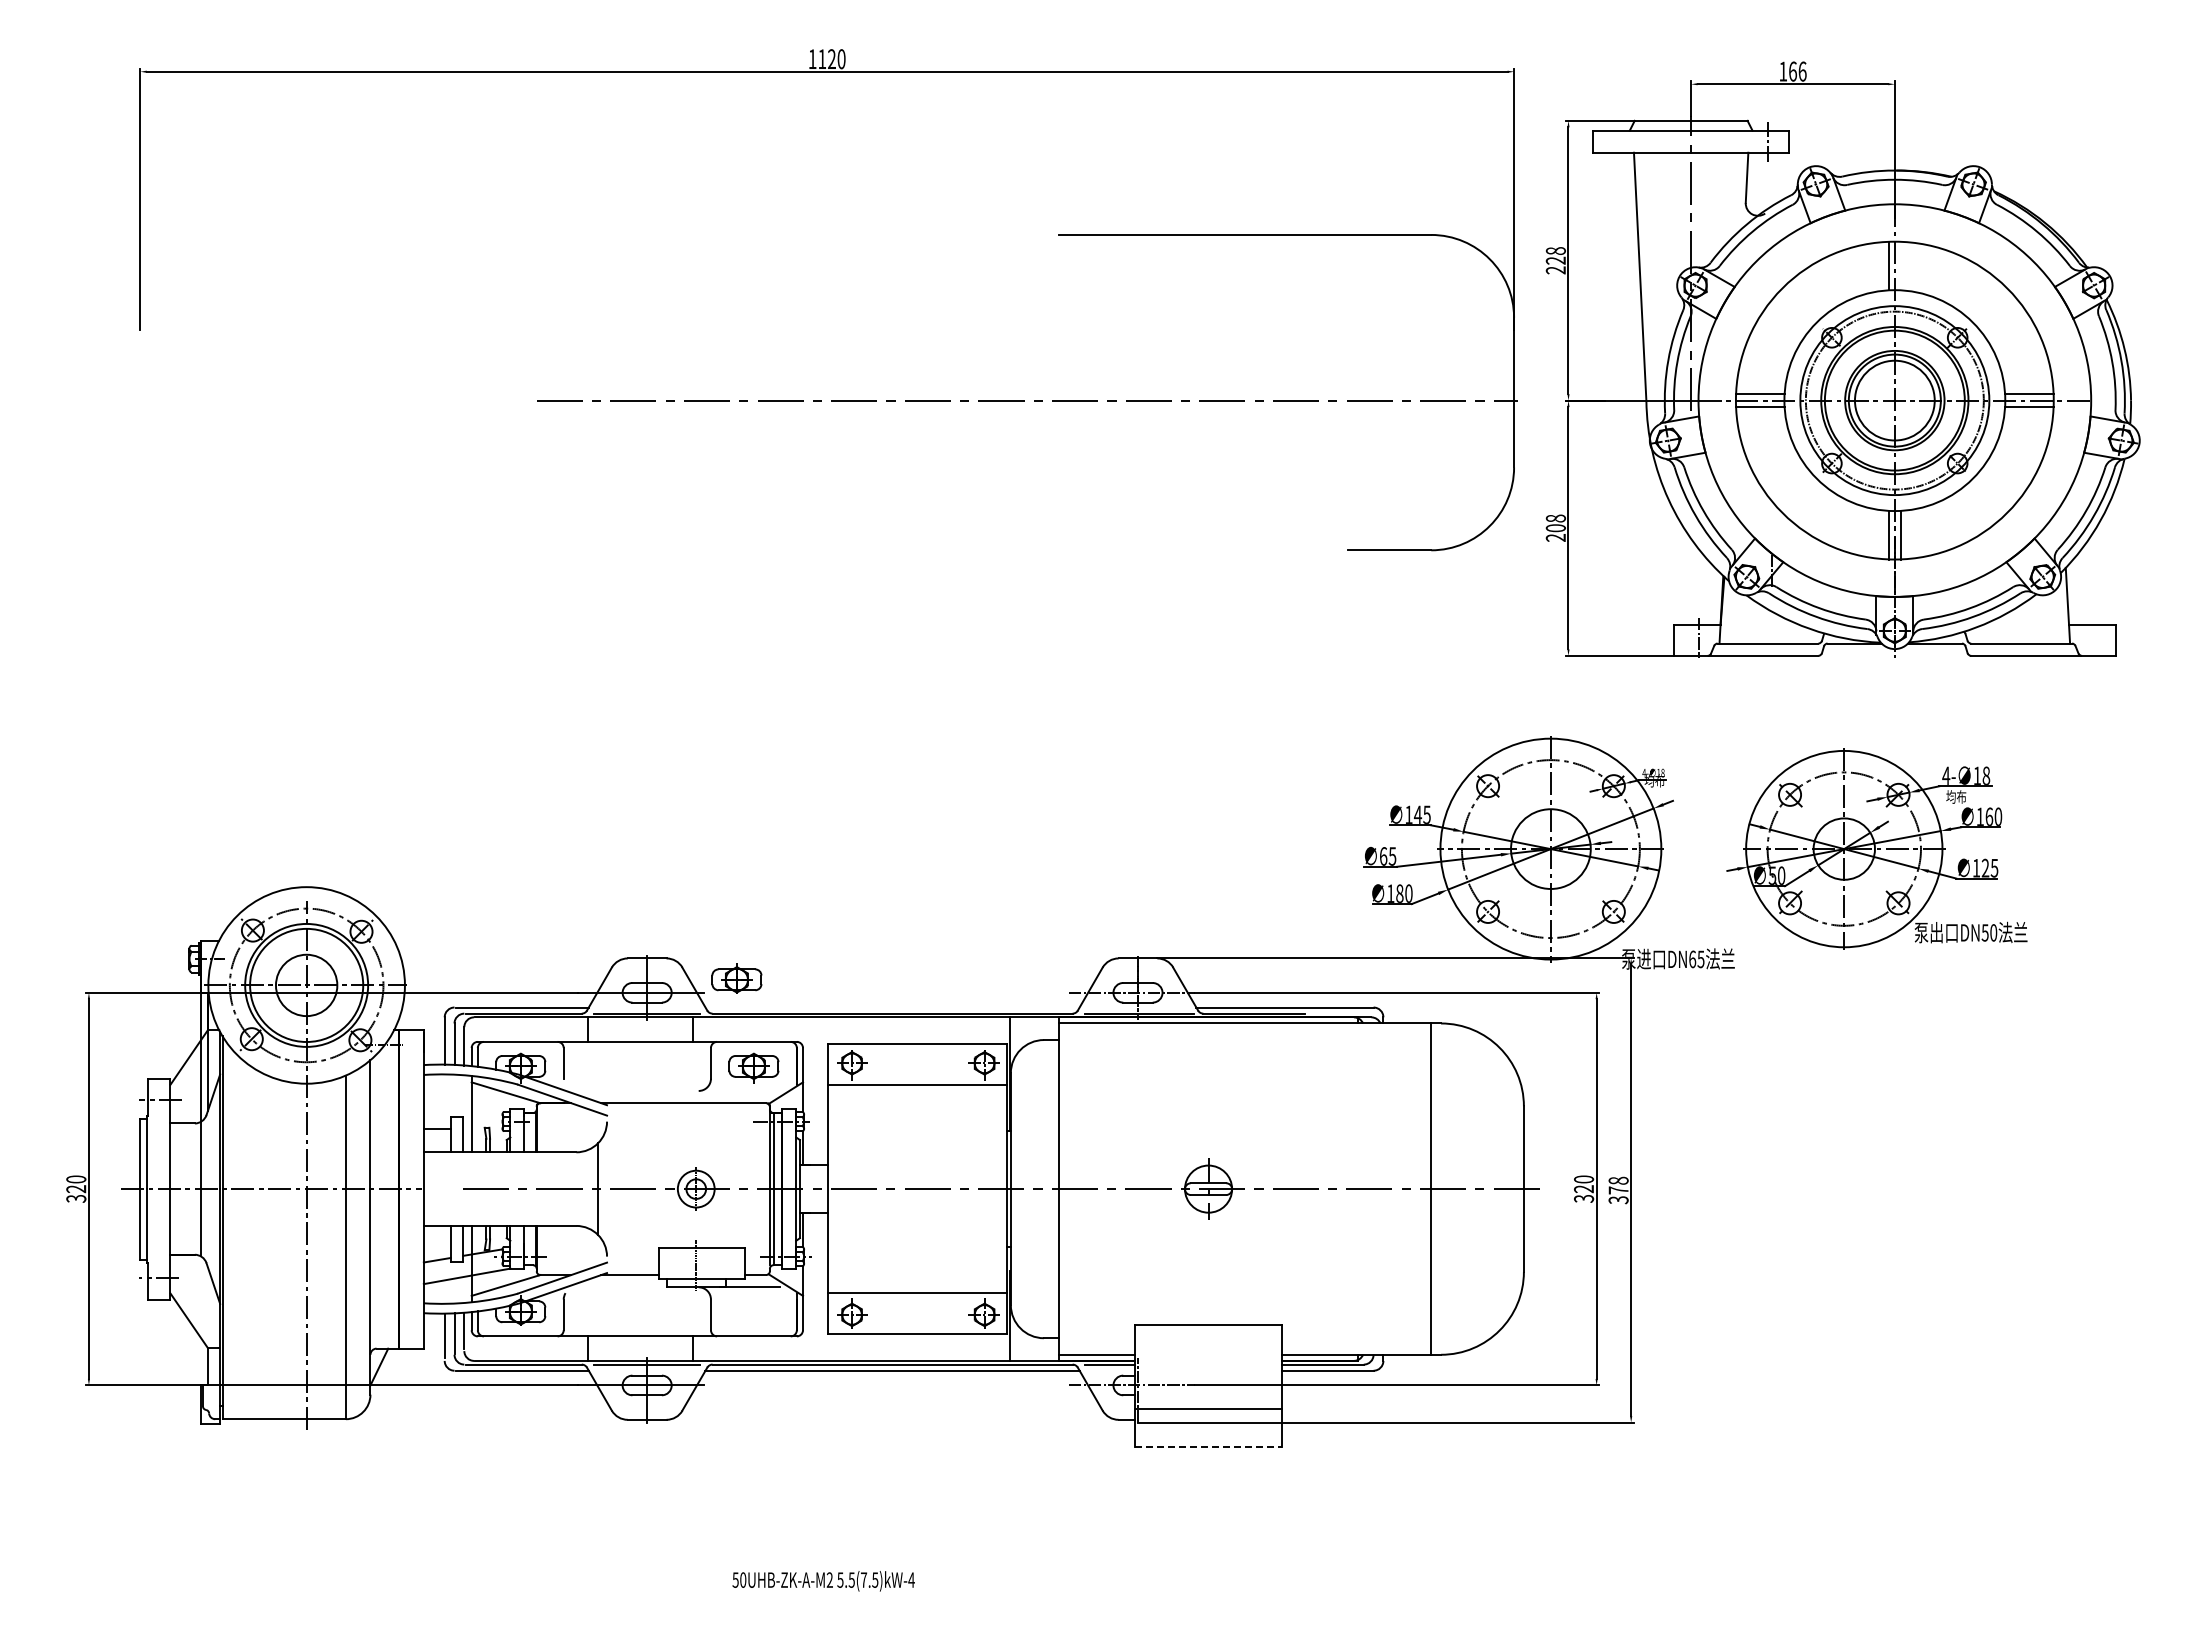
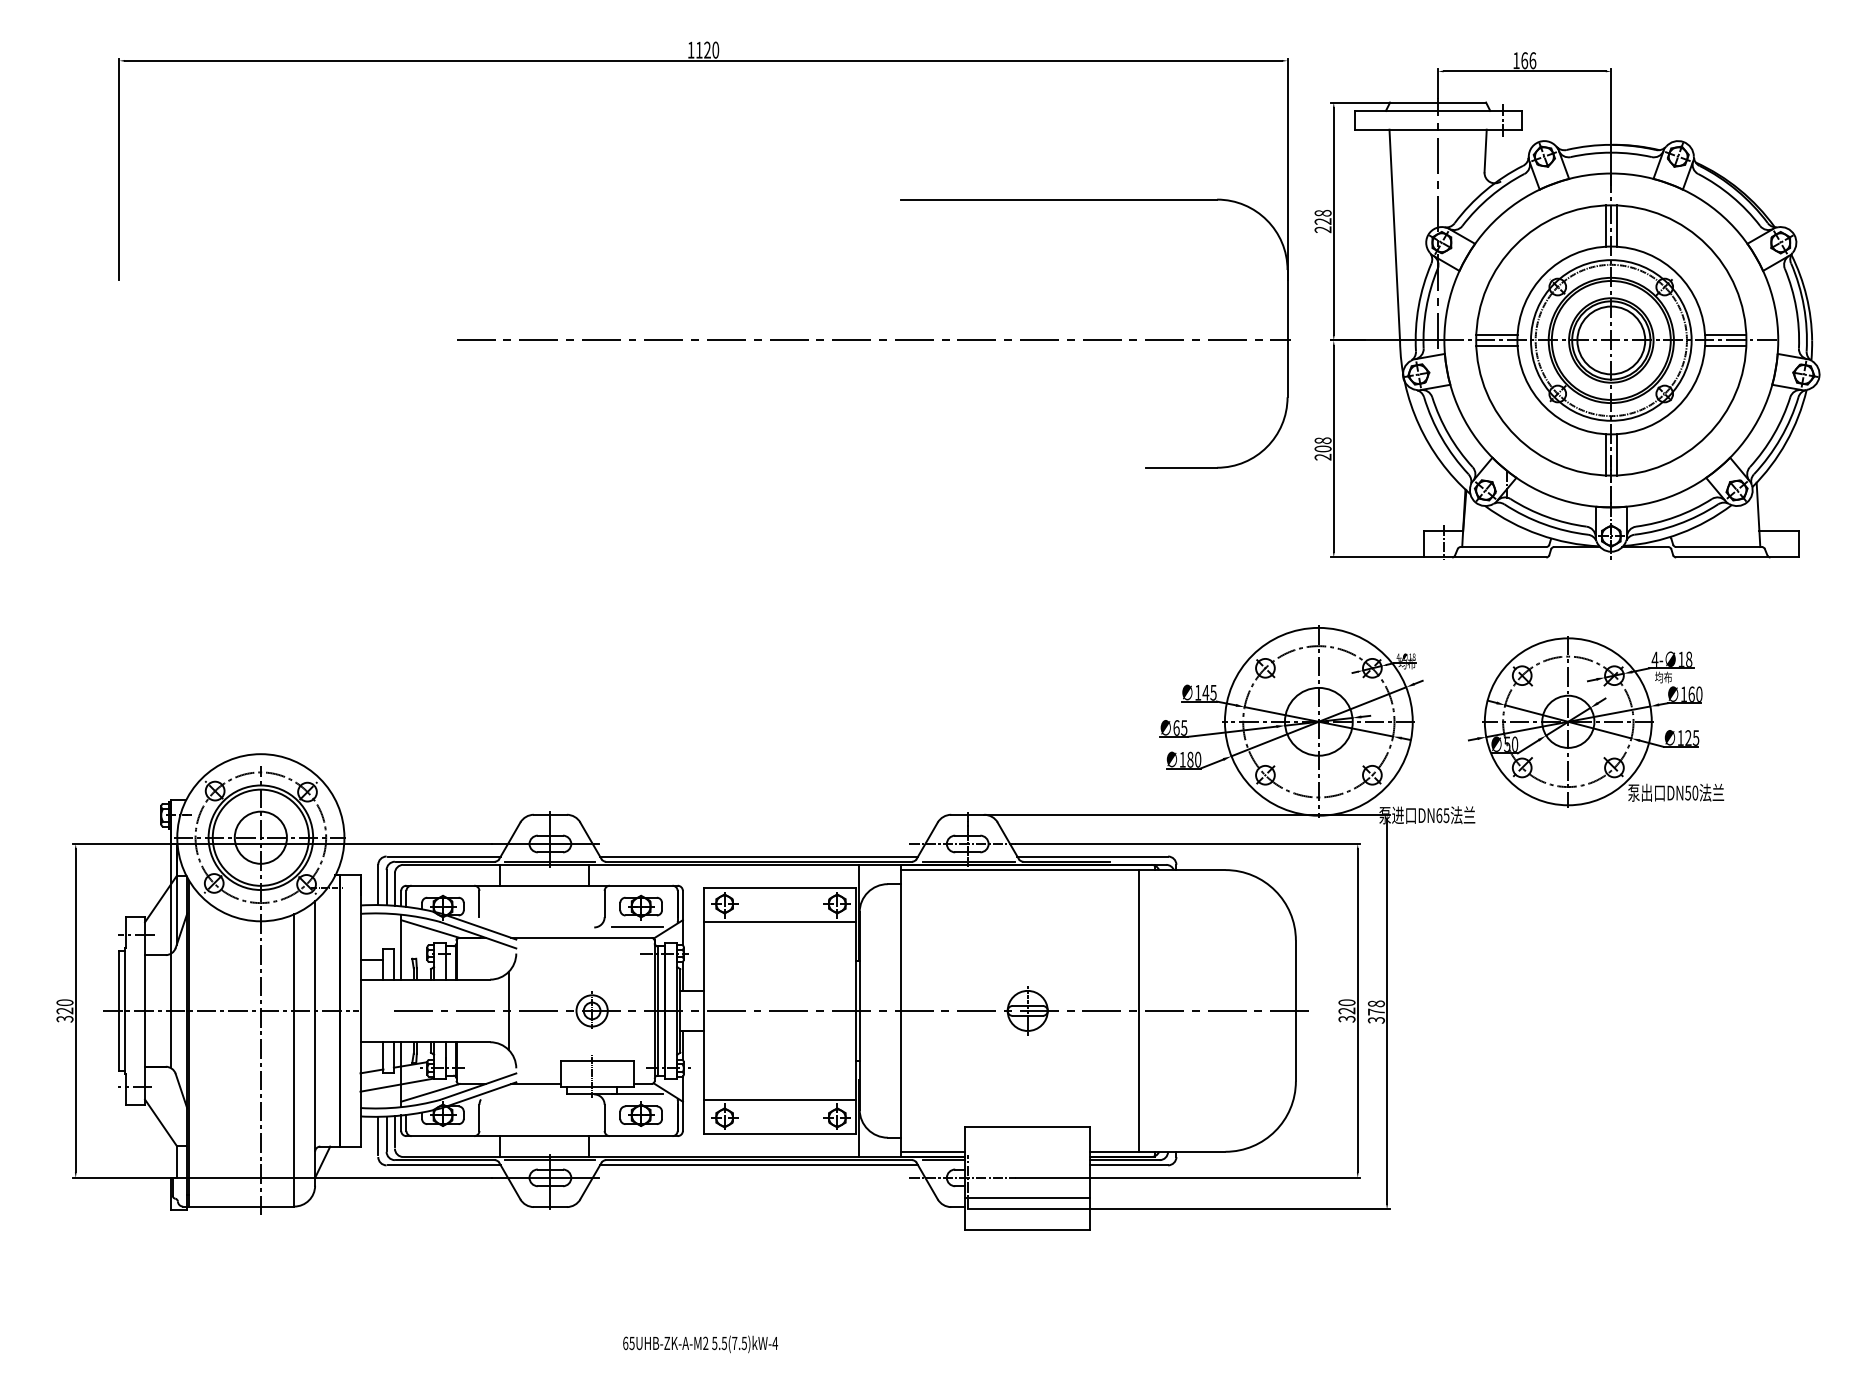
line: (1900, 265) -> (1616, 225), added
part: (736, 978) -> (640, 1114), moved
line: (892, 1007) -> (759, 856), added
line: (749, 1090) -> (637, 927), added
line: (1430, 1188) -> (1139, 1010), moved
line: (1208, 1446) -> (1027, 1229), dashed -> solid
text: (739, 1579) -> (628, 1342), 50UHB-ZK-A-M2 -> 65UHB-ZK-A-M2

